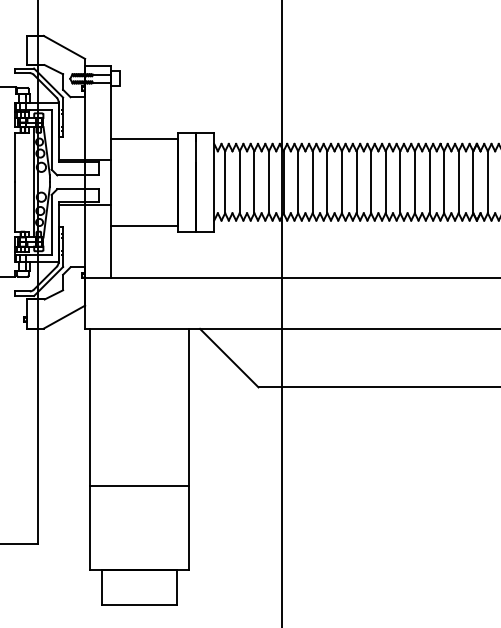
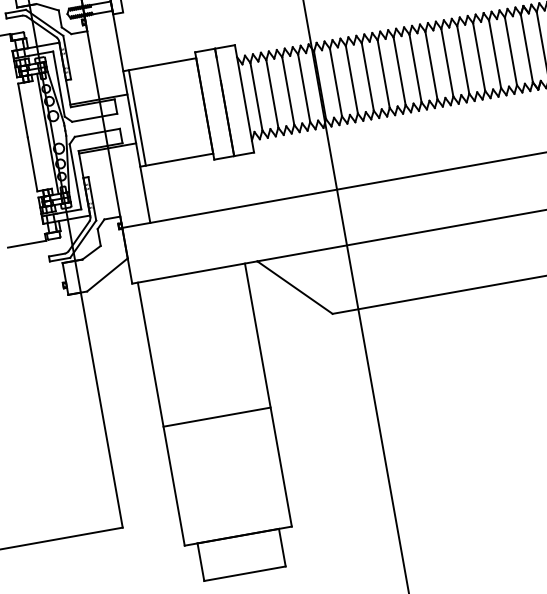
line: (115, 182) -> (136, 118), added
line: (139, 485) -> (217, 416), moved

